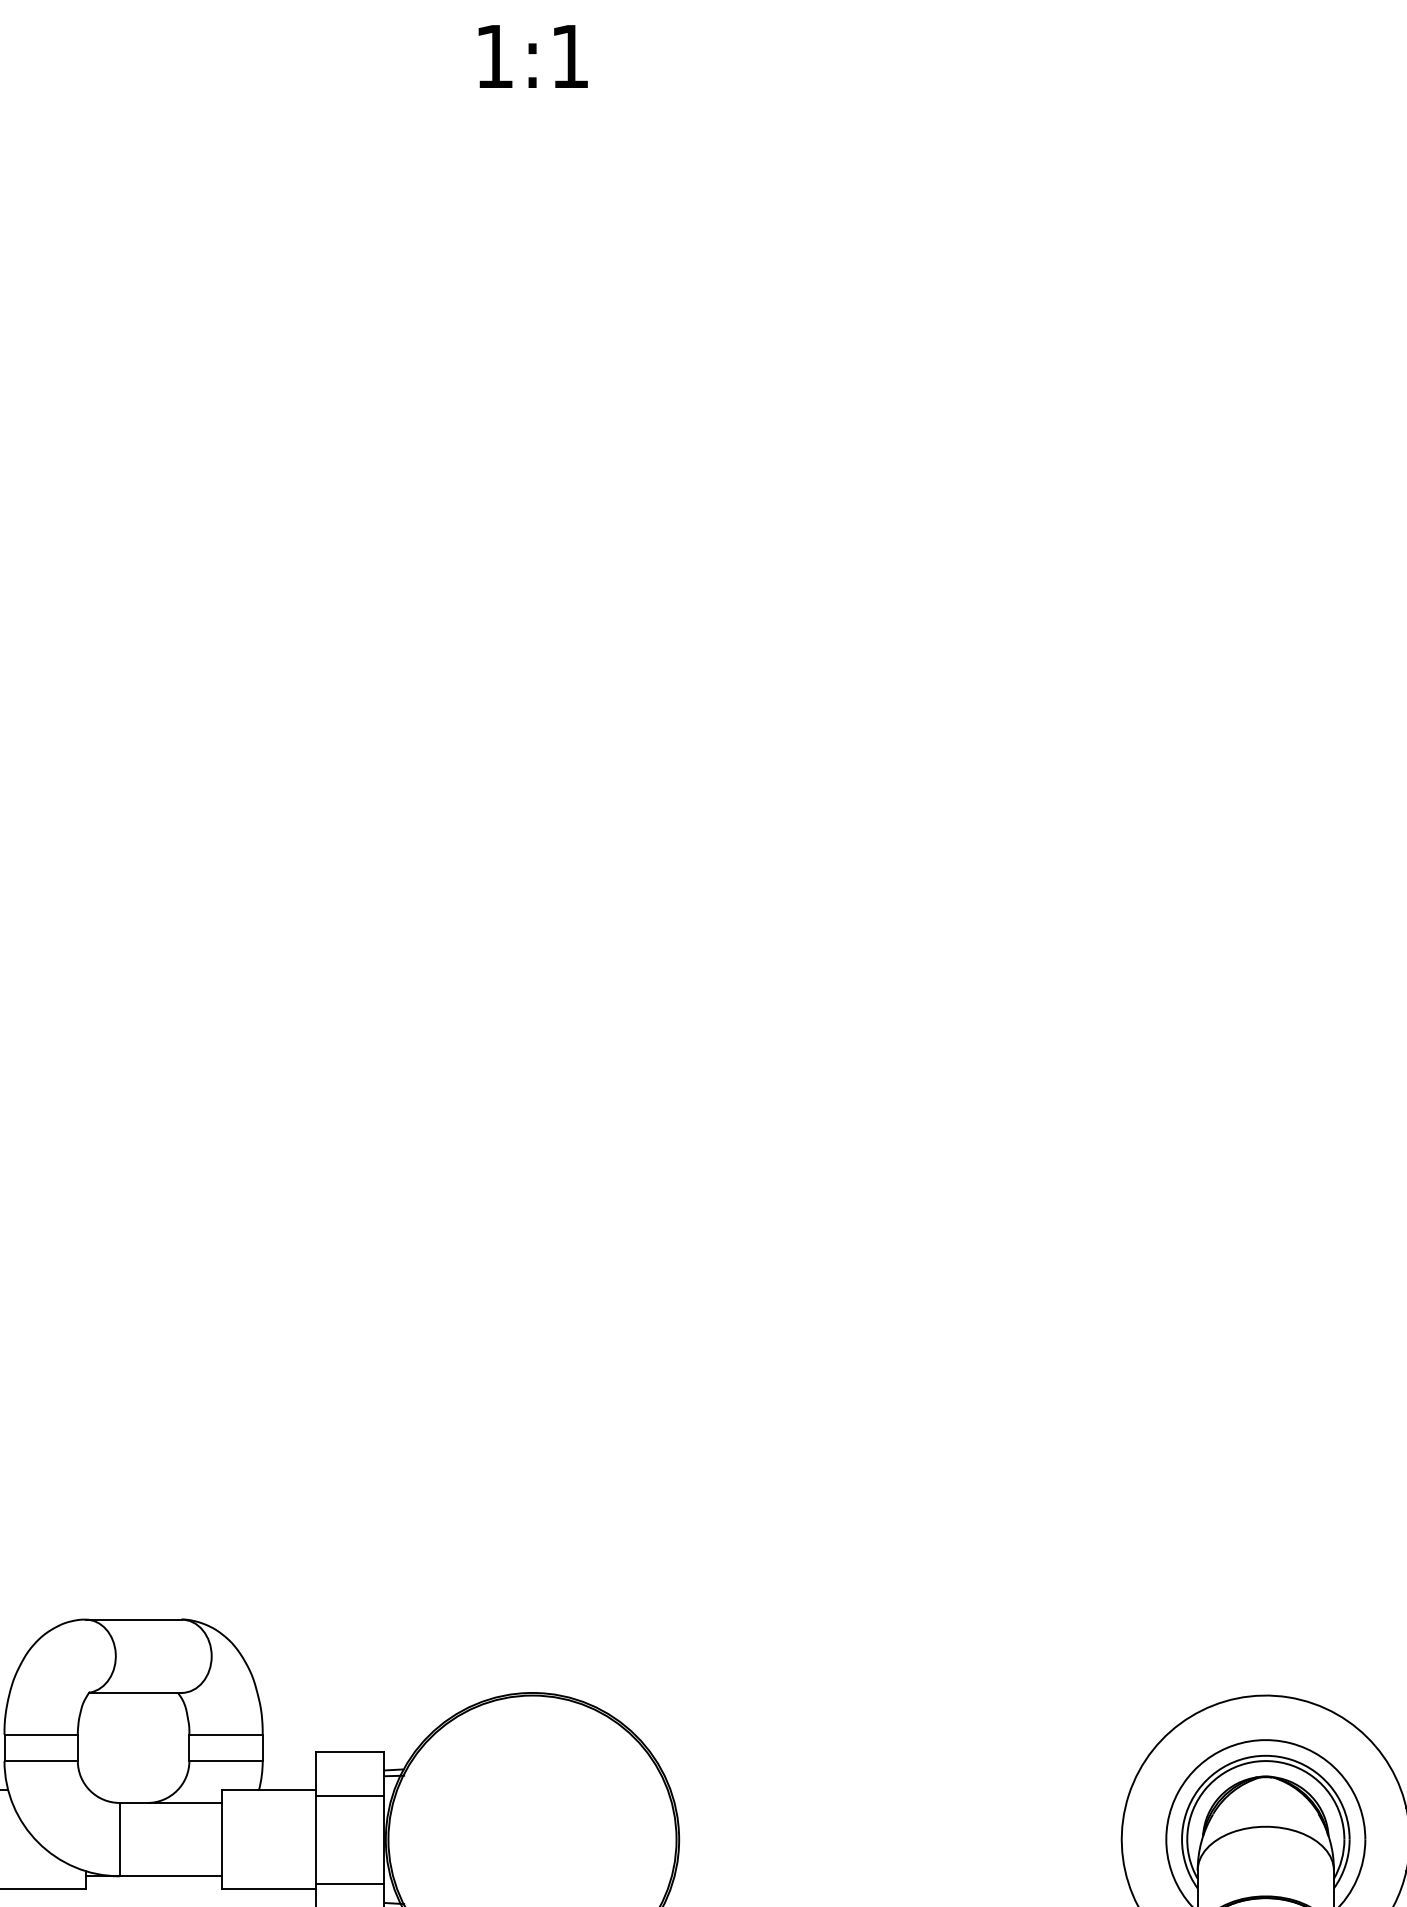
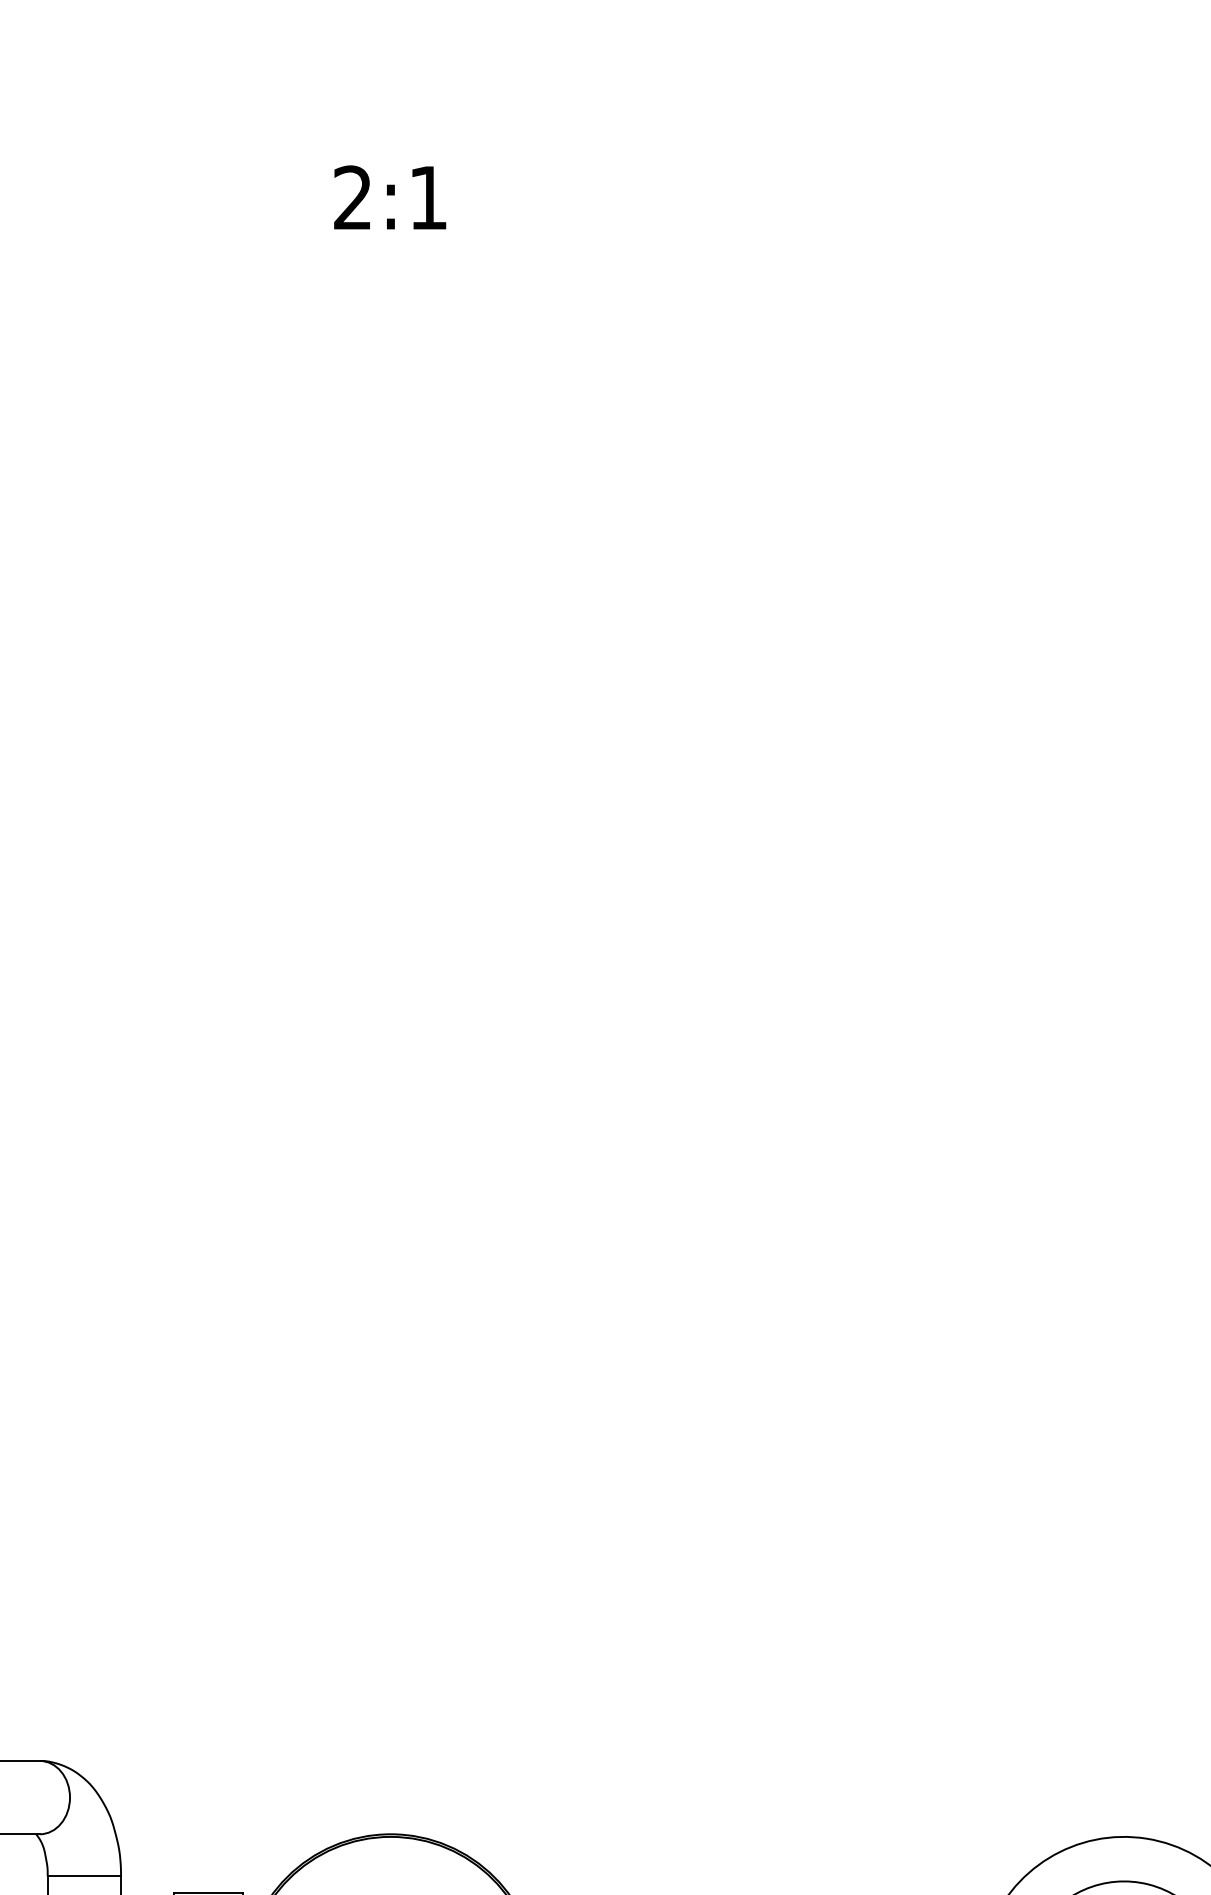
text: (493, 55) -> (351, 196), 1:1 -> 2:1

